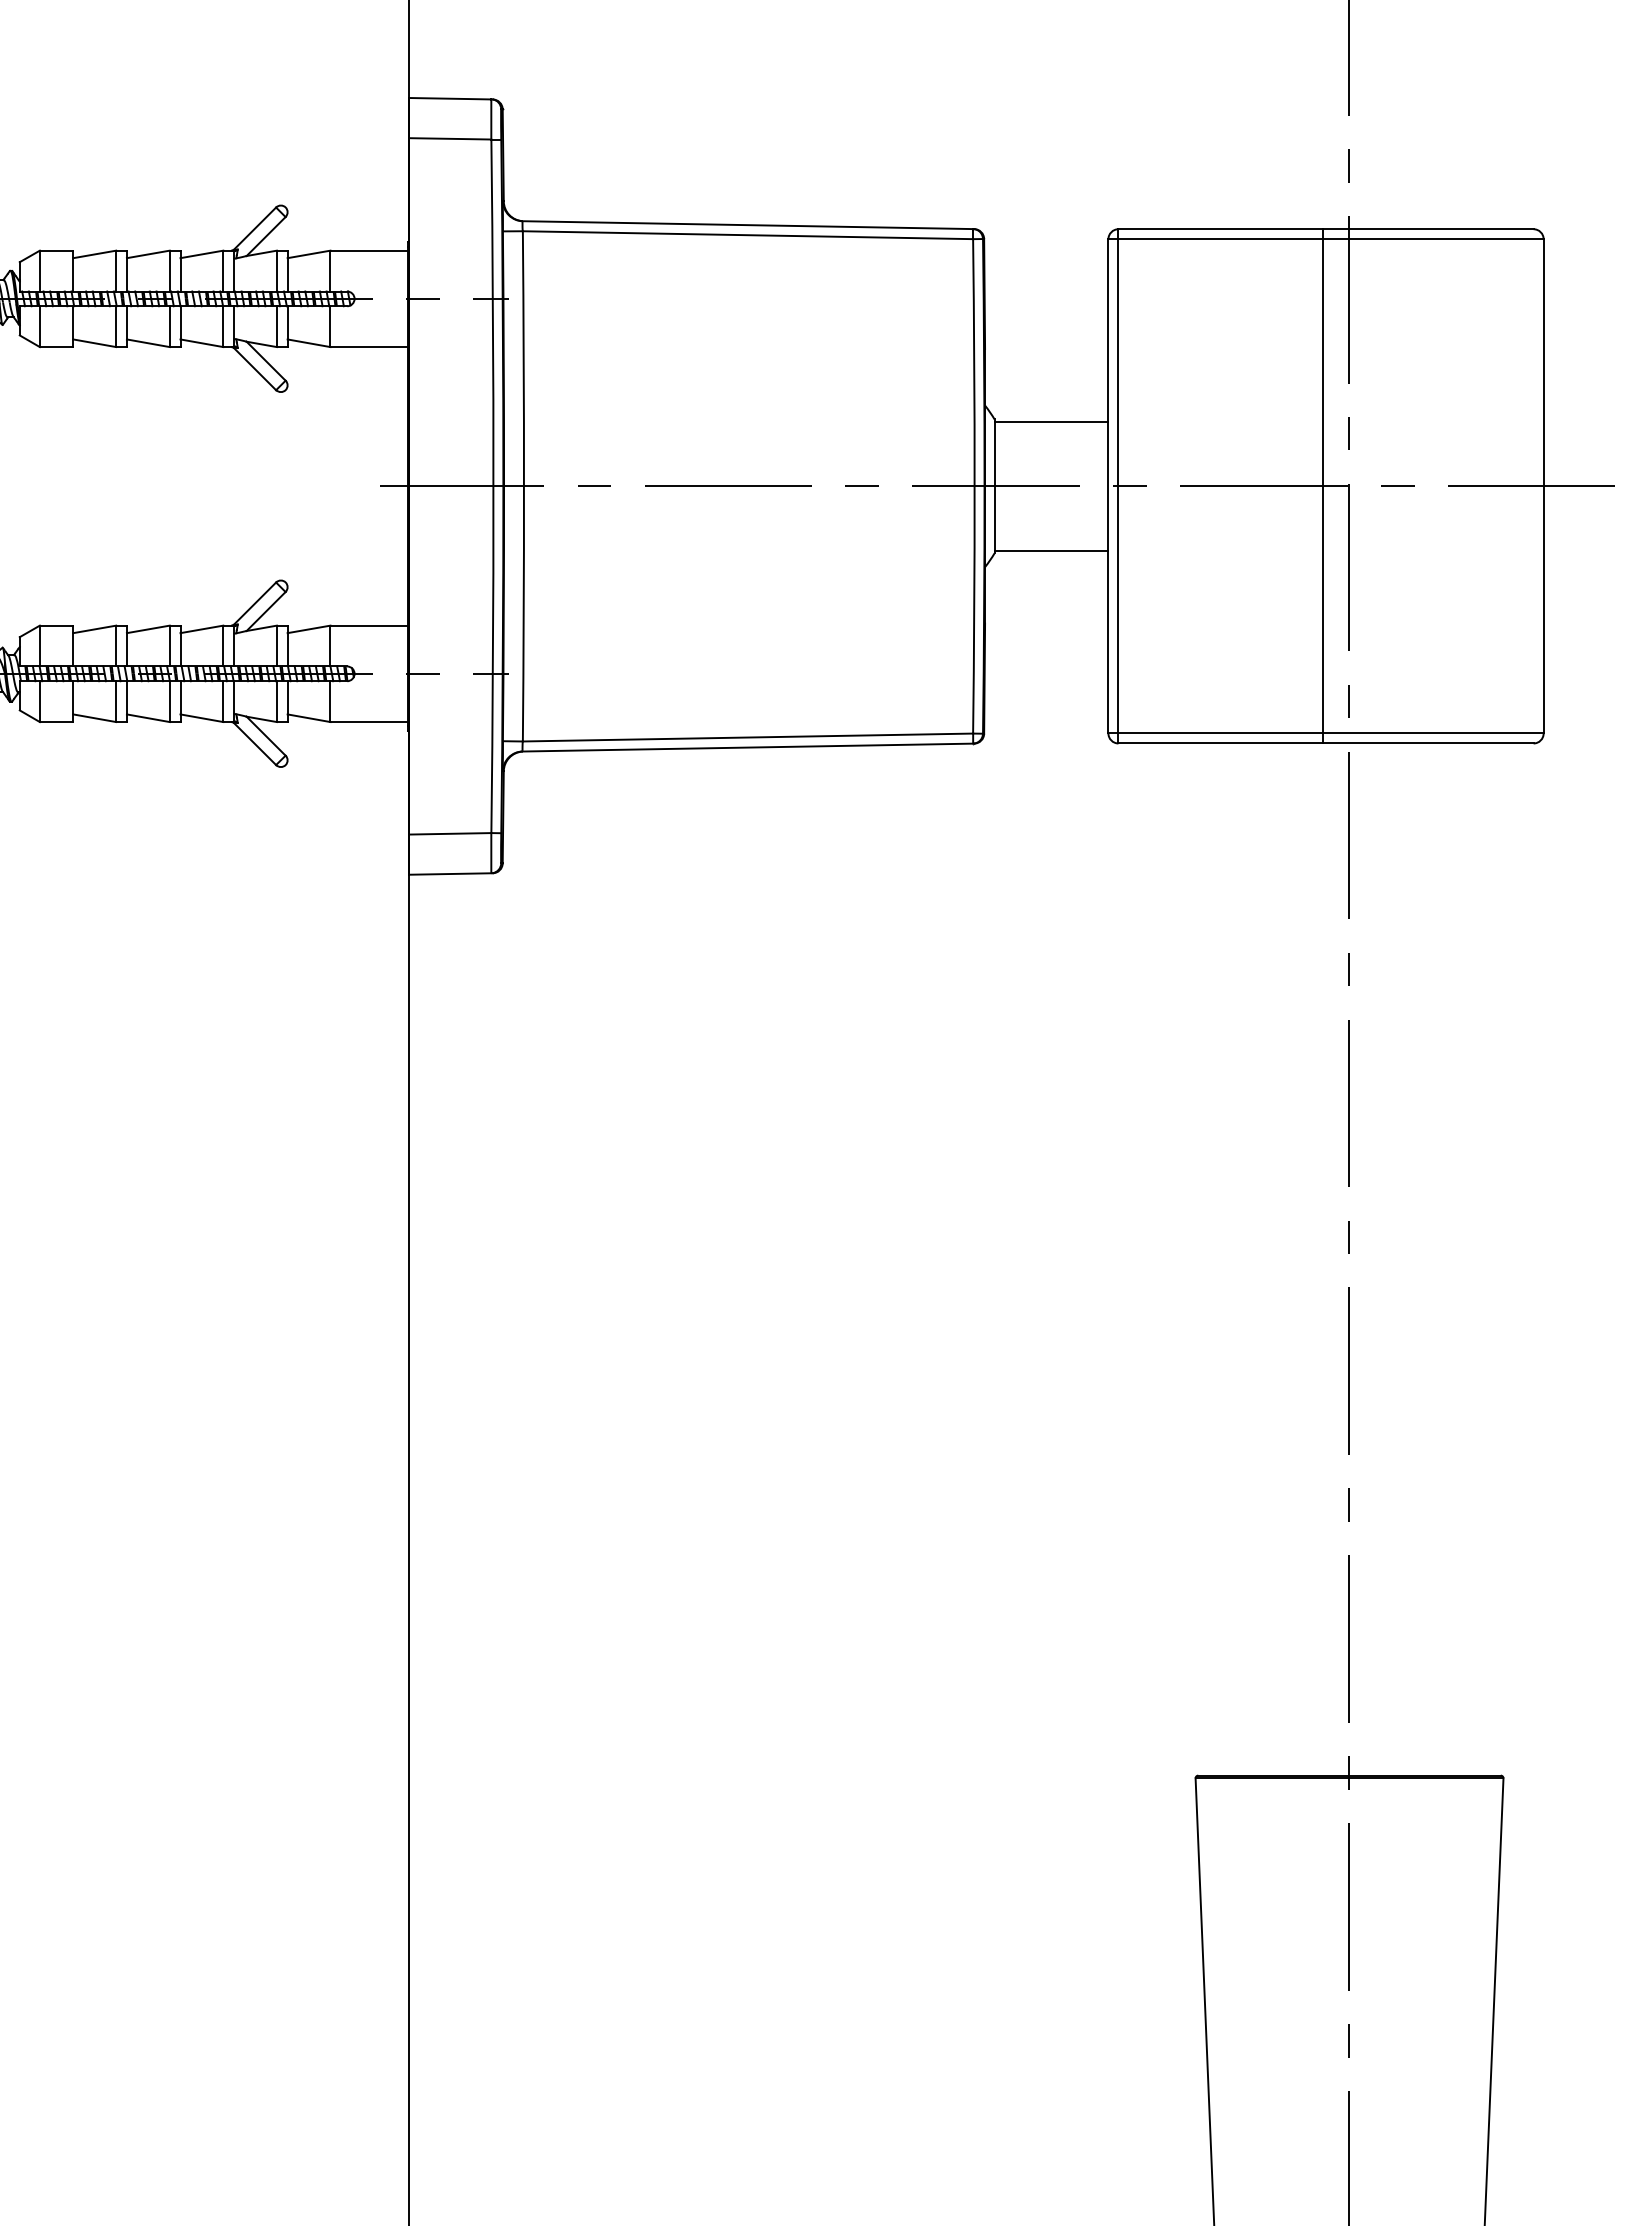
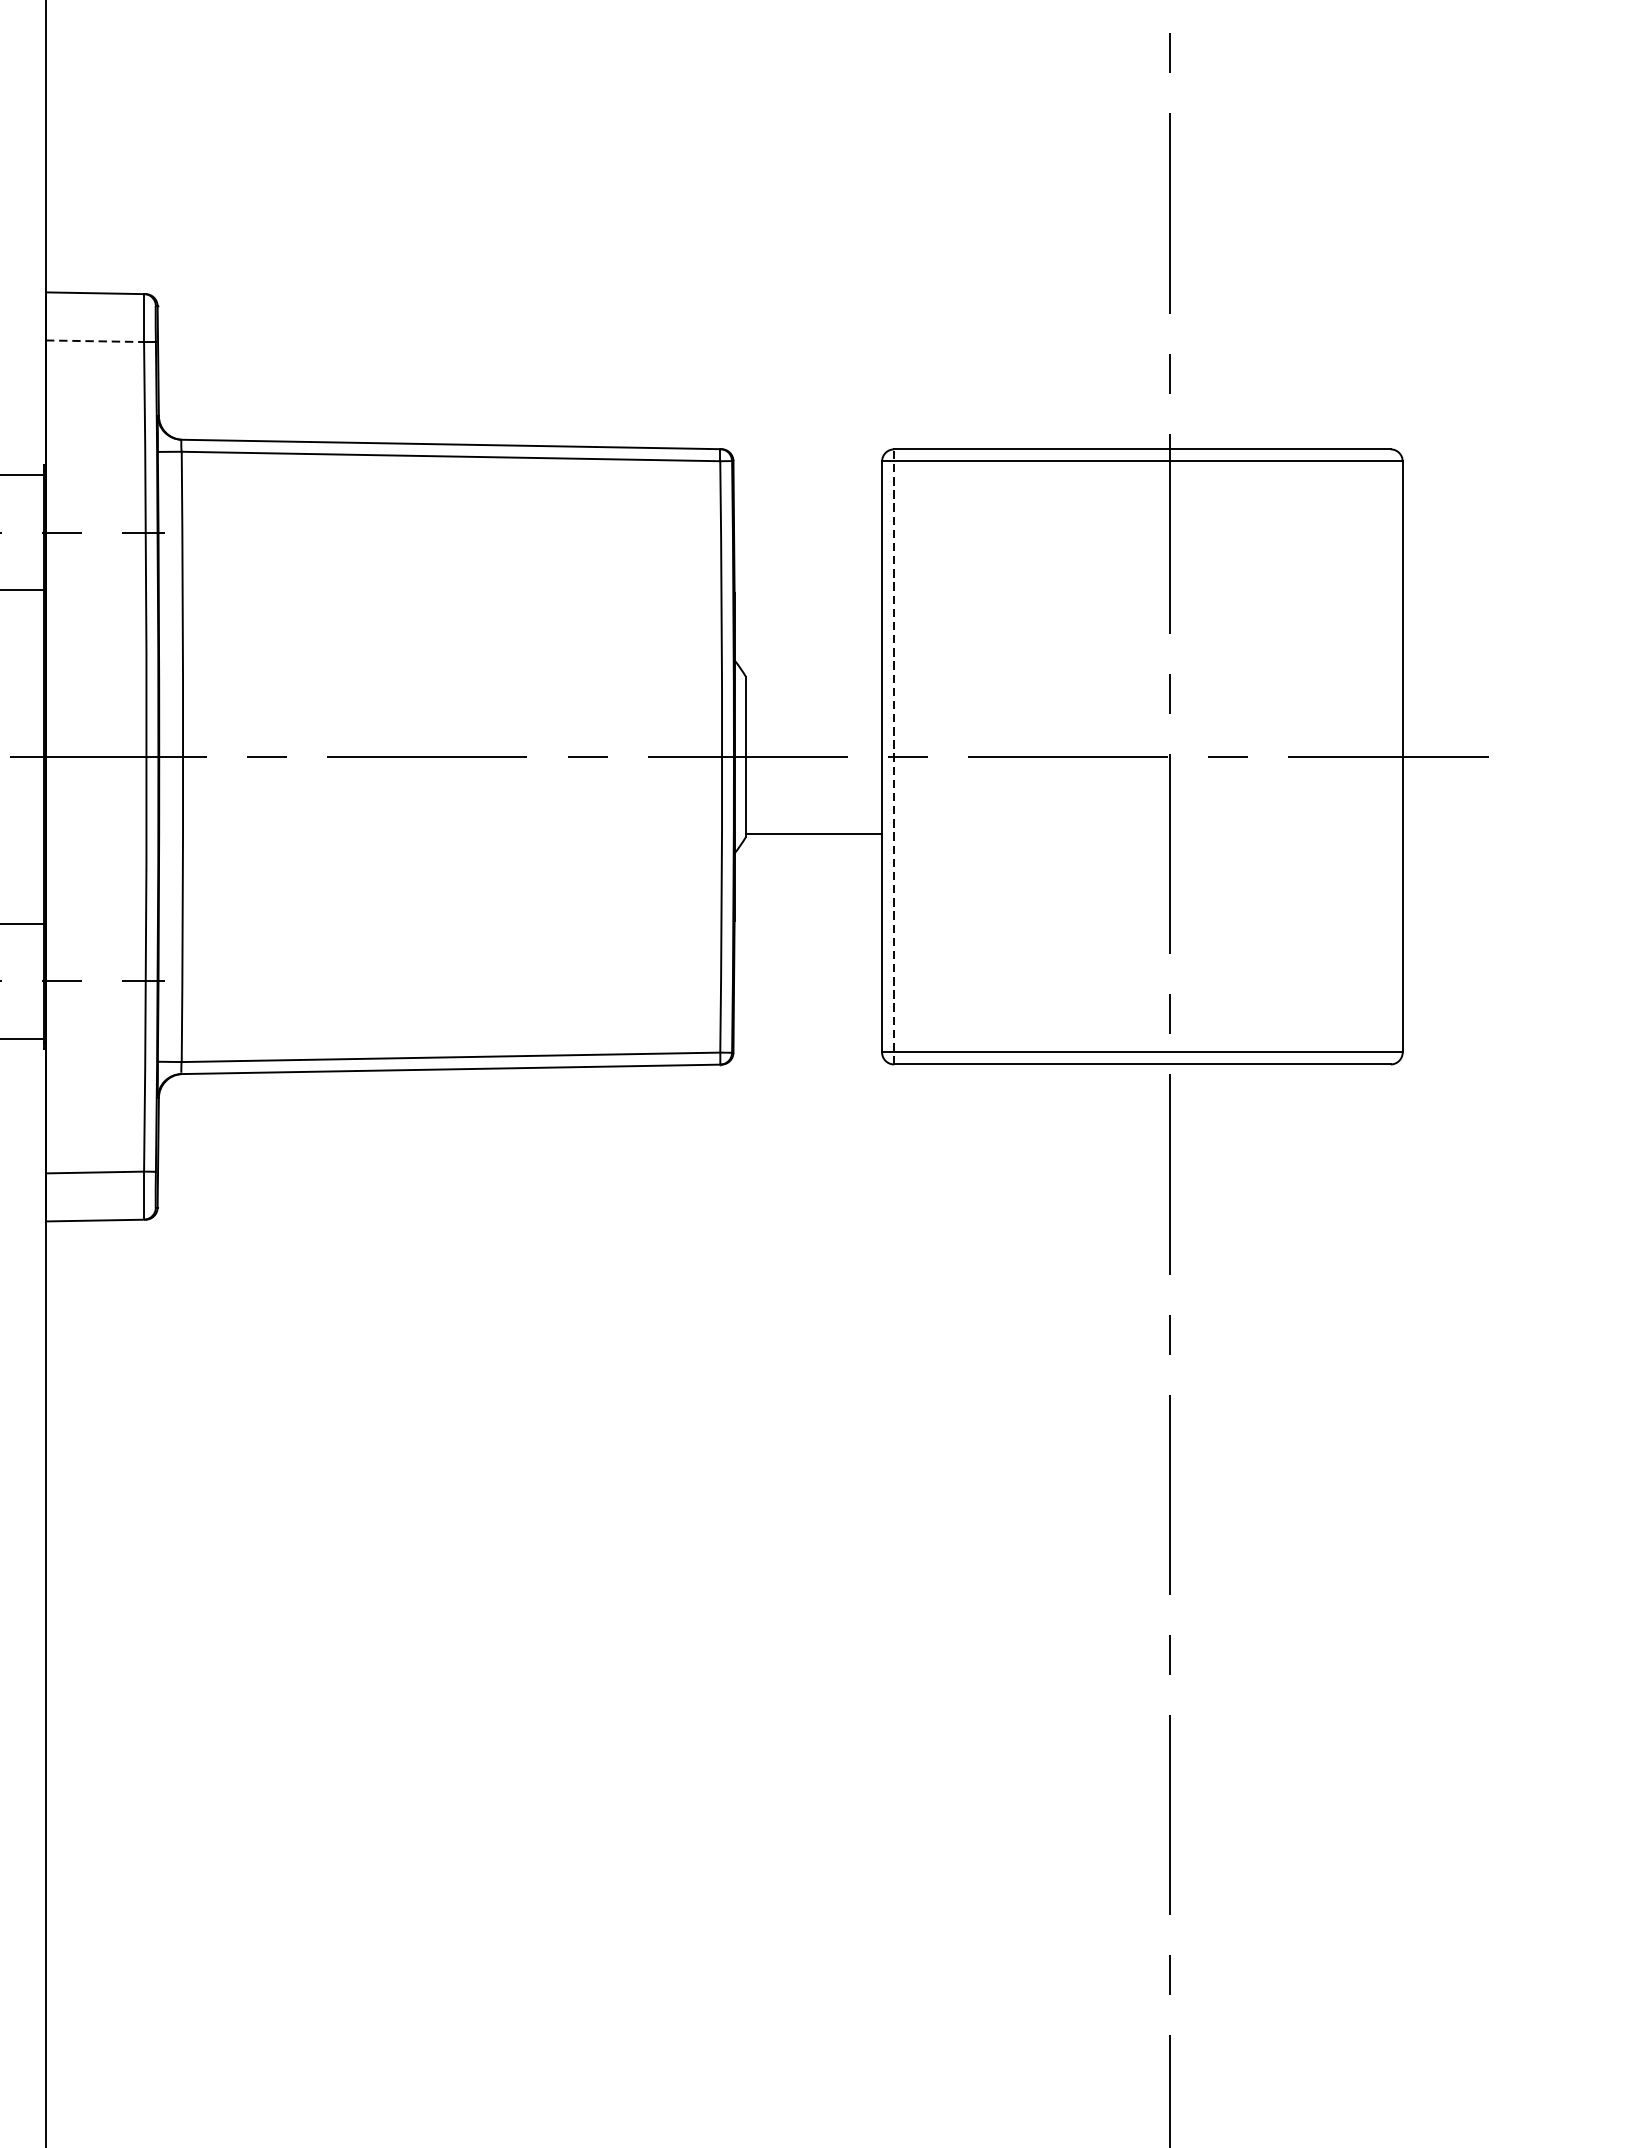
line: (450, 138) -> (95, 340), solid -> dashed
line: (1051, 422) -> (814, 680), removed
line: (1118, 485) -> (894, 755), solid -> dashed
line: (1322, 486) -> (1138, 757), removed

